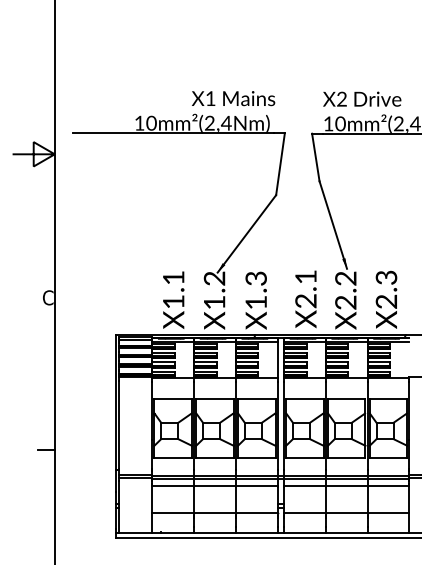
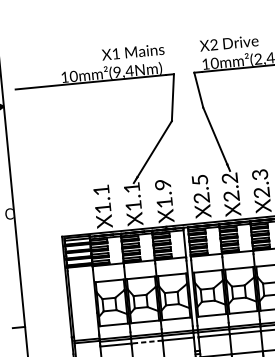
text: (209, 124) -> (117, 73), 10mm²(2,4Nm) -> 10mm²(9,4Nm)
text: (305, 276) -> (199, 179), X2.1 -> X2.5
text: (214, 278) -> (131, 187), X1.2 -> X1.1
text: (256, 278) -> (163, 184), X1.3 -> X1.9
line: (214, 485) -> (146, 342), solid -> dashed

